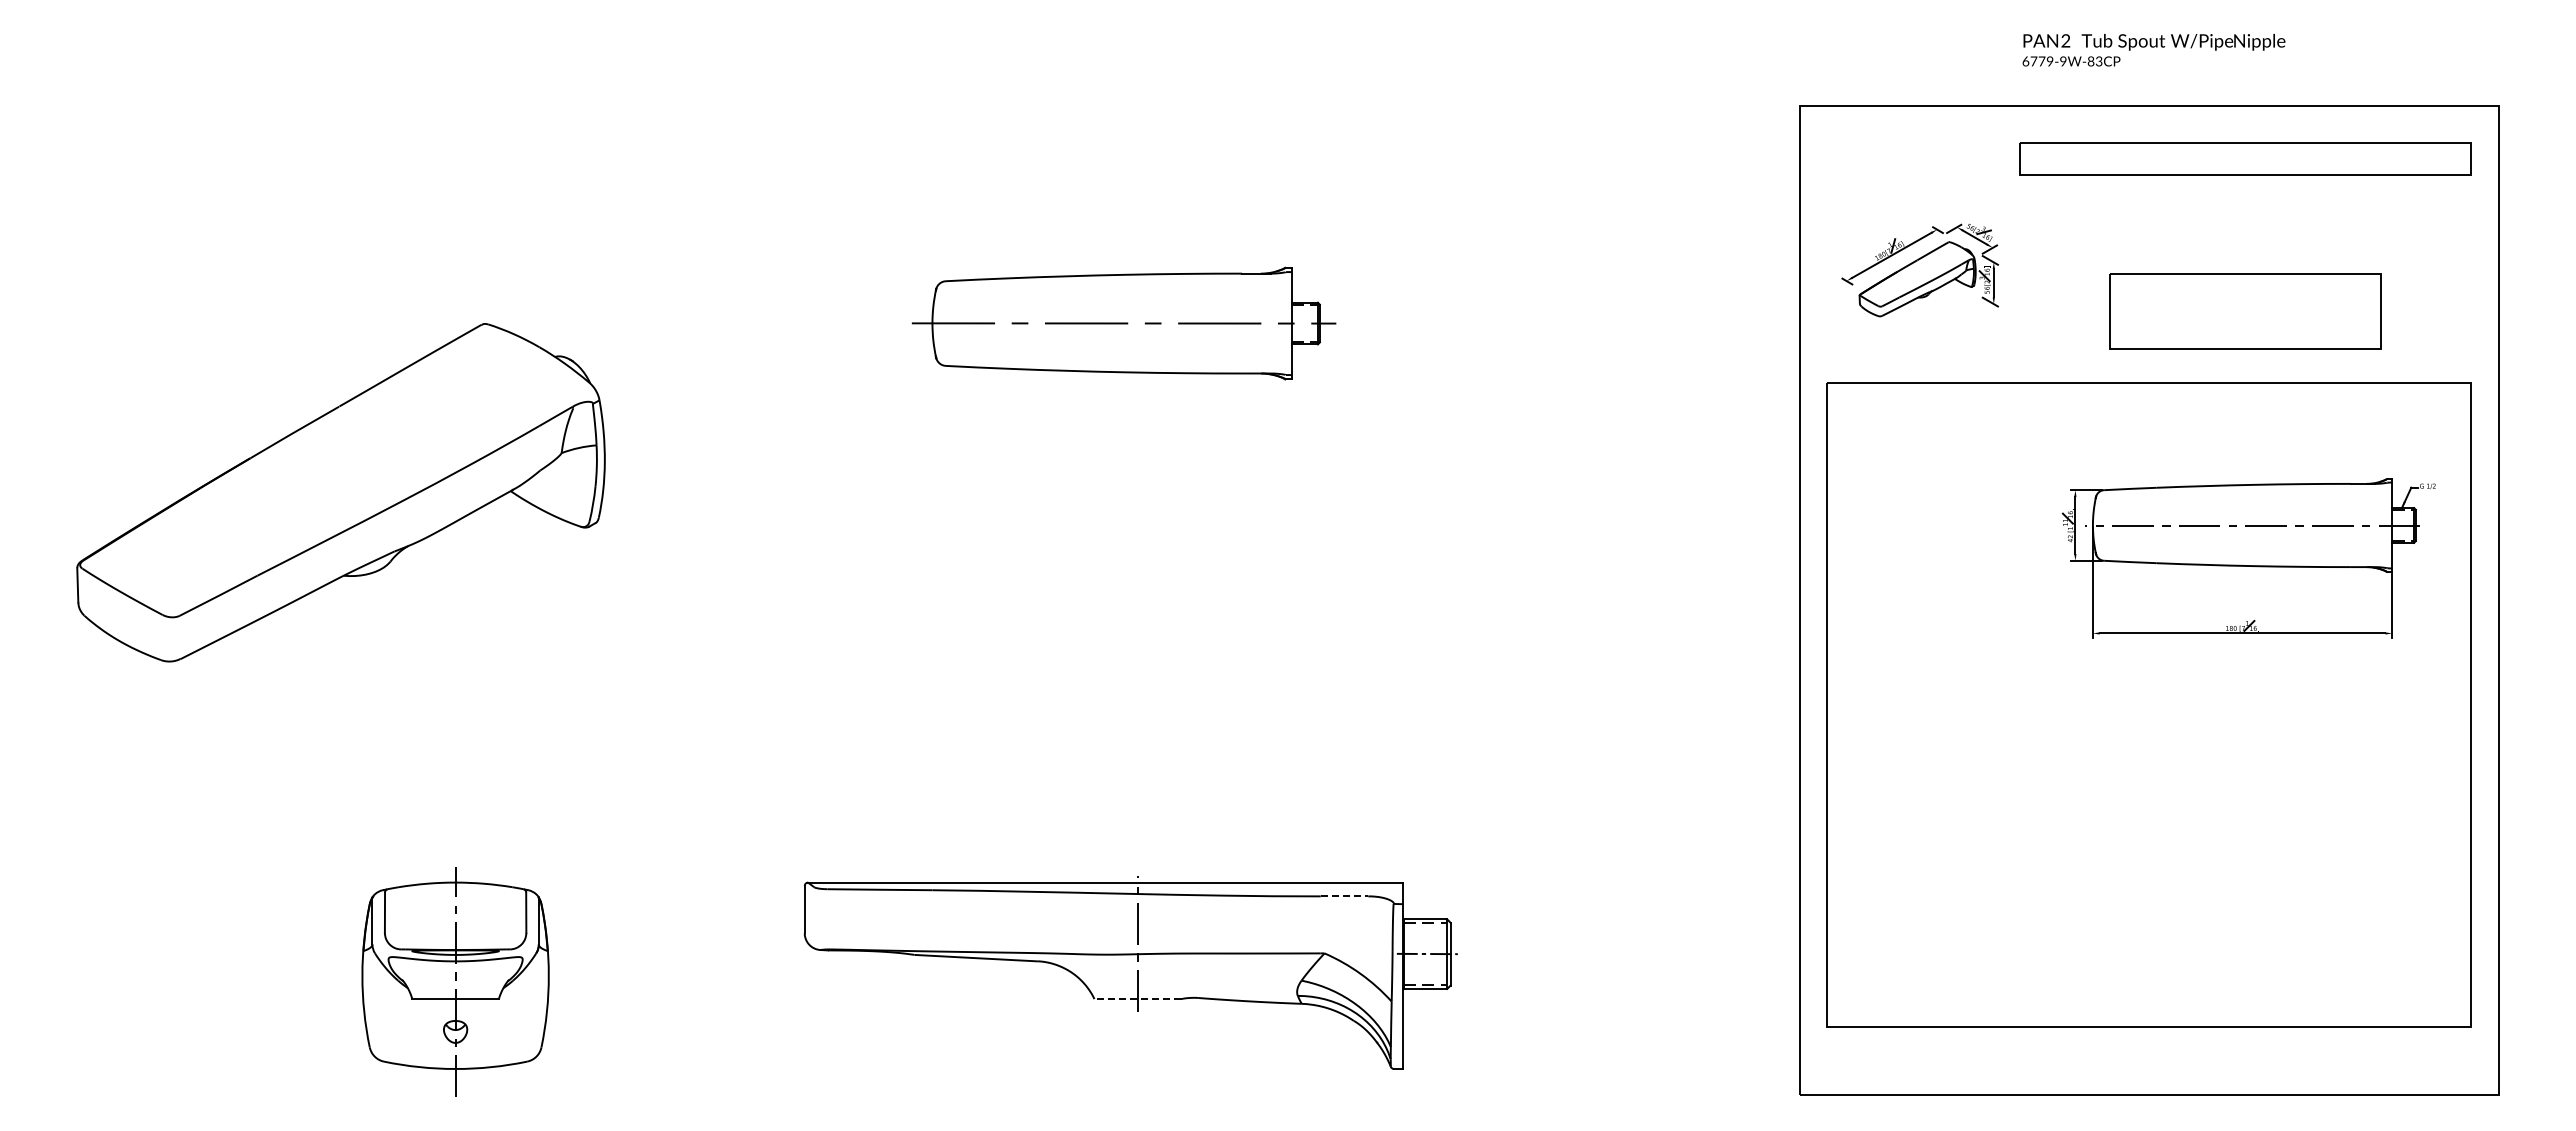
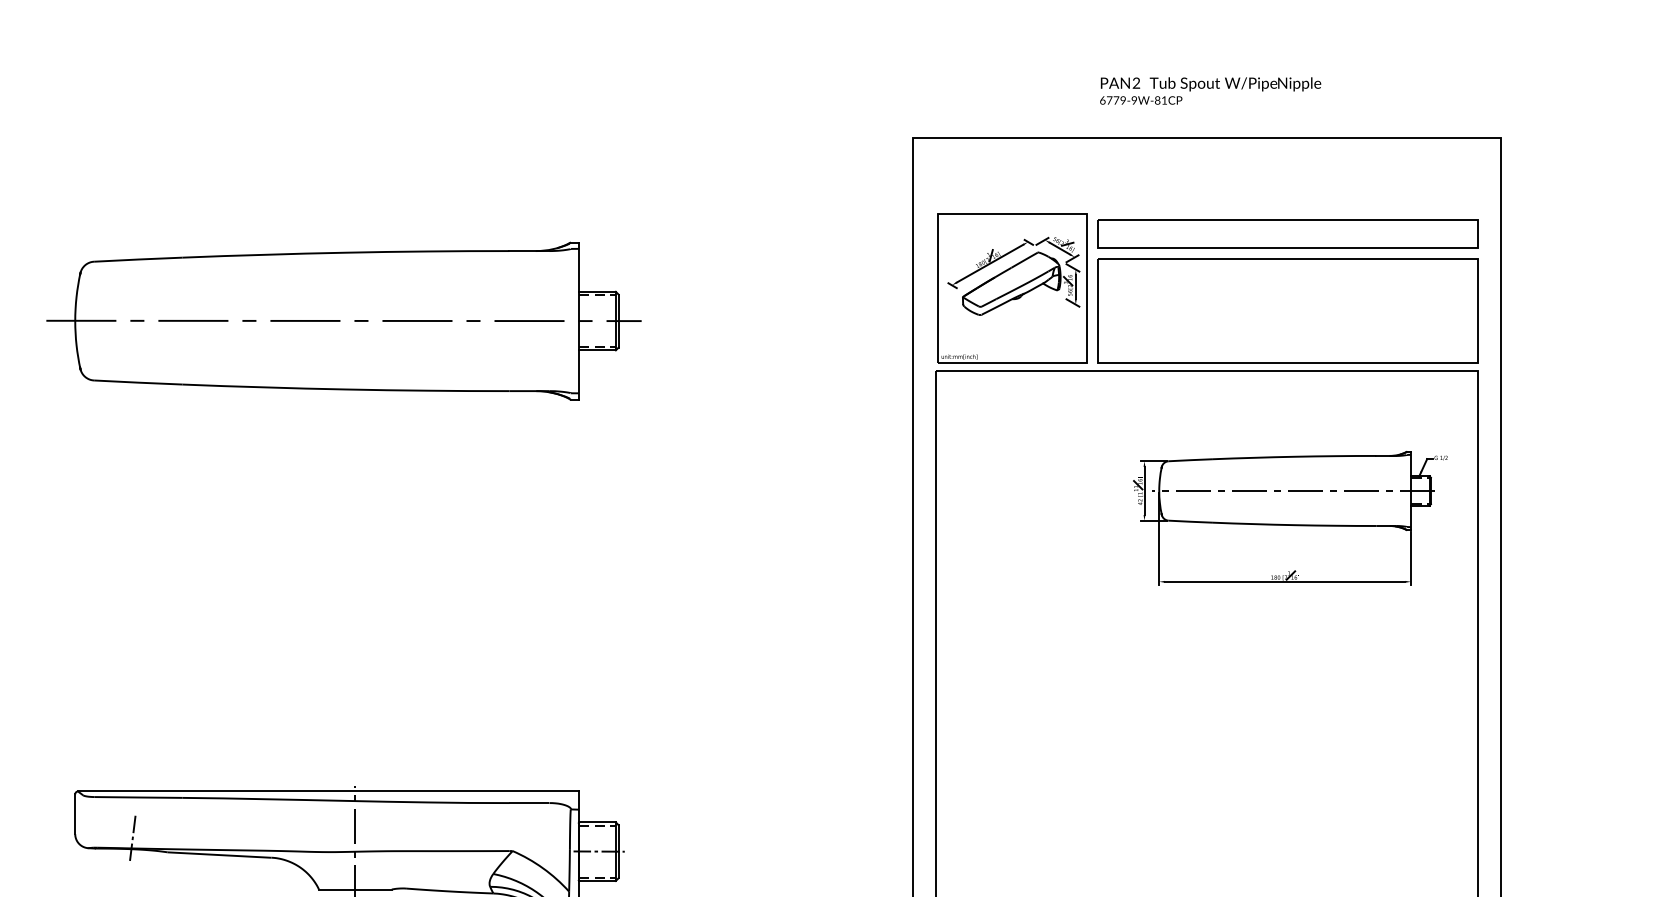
text: (2099, 61) -> (1164, 100), 6779-9W-83CP -> 6779-9W-81CP
part: (2245, 158) -> (1287, 233), moved
part: (1918, 284) -> (1012, 288), added
part: (2245, 311) -> (1287, 310), size x1.67
part: (1123, 323) -> (343, 320), size x1.67
line: (1345, 896) -> (530, 803), dashed -> solid
line: (872, 937) -> (132, 837), added
line: (1137, 999) -> (355, 889), dashed -> solid

